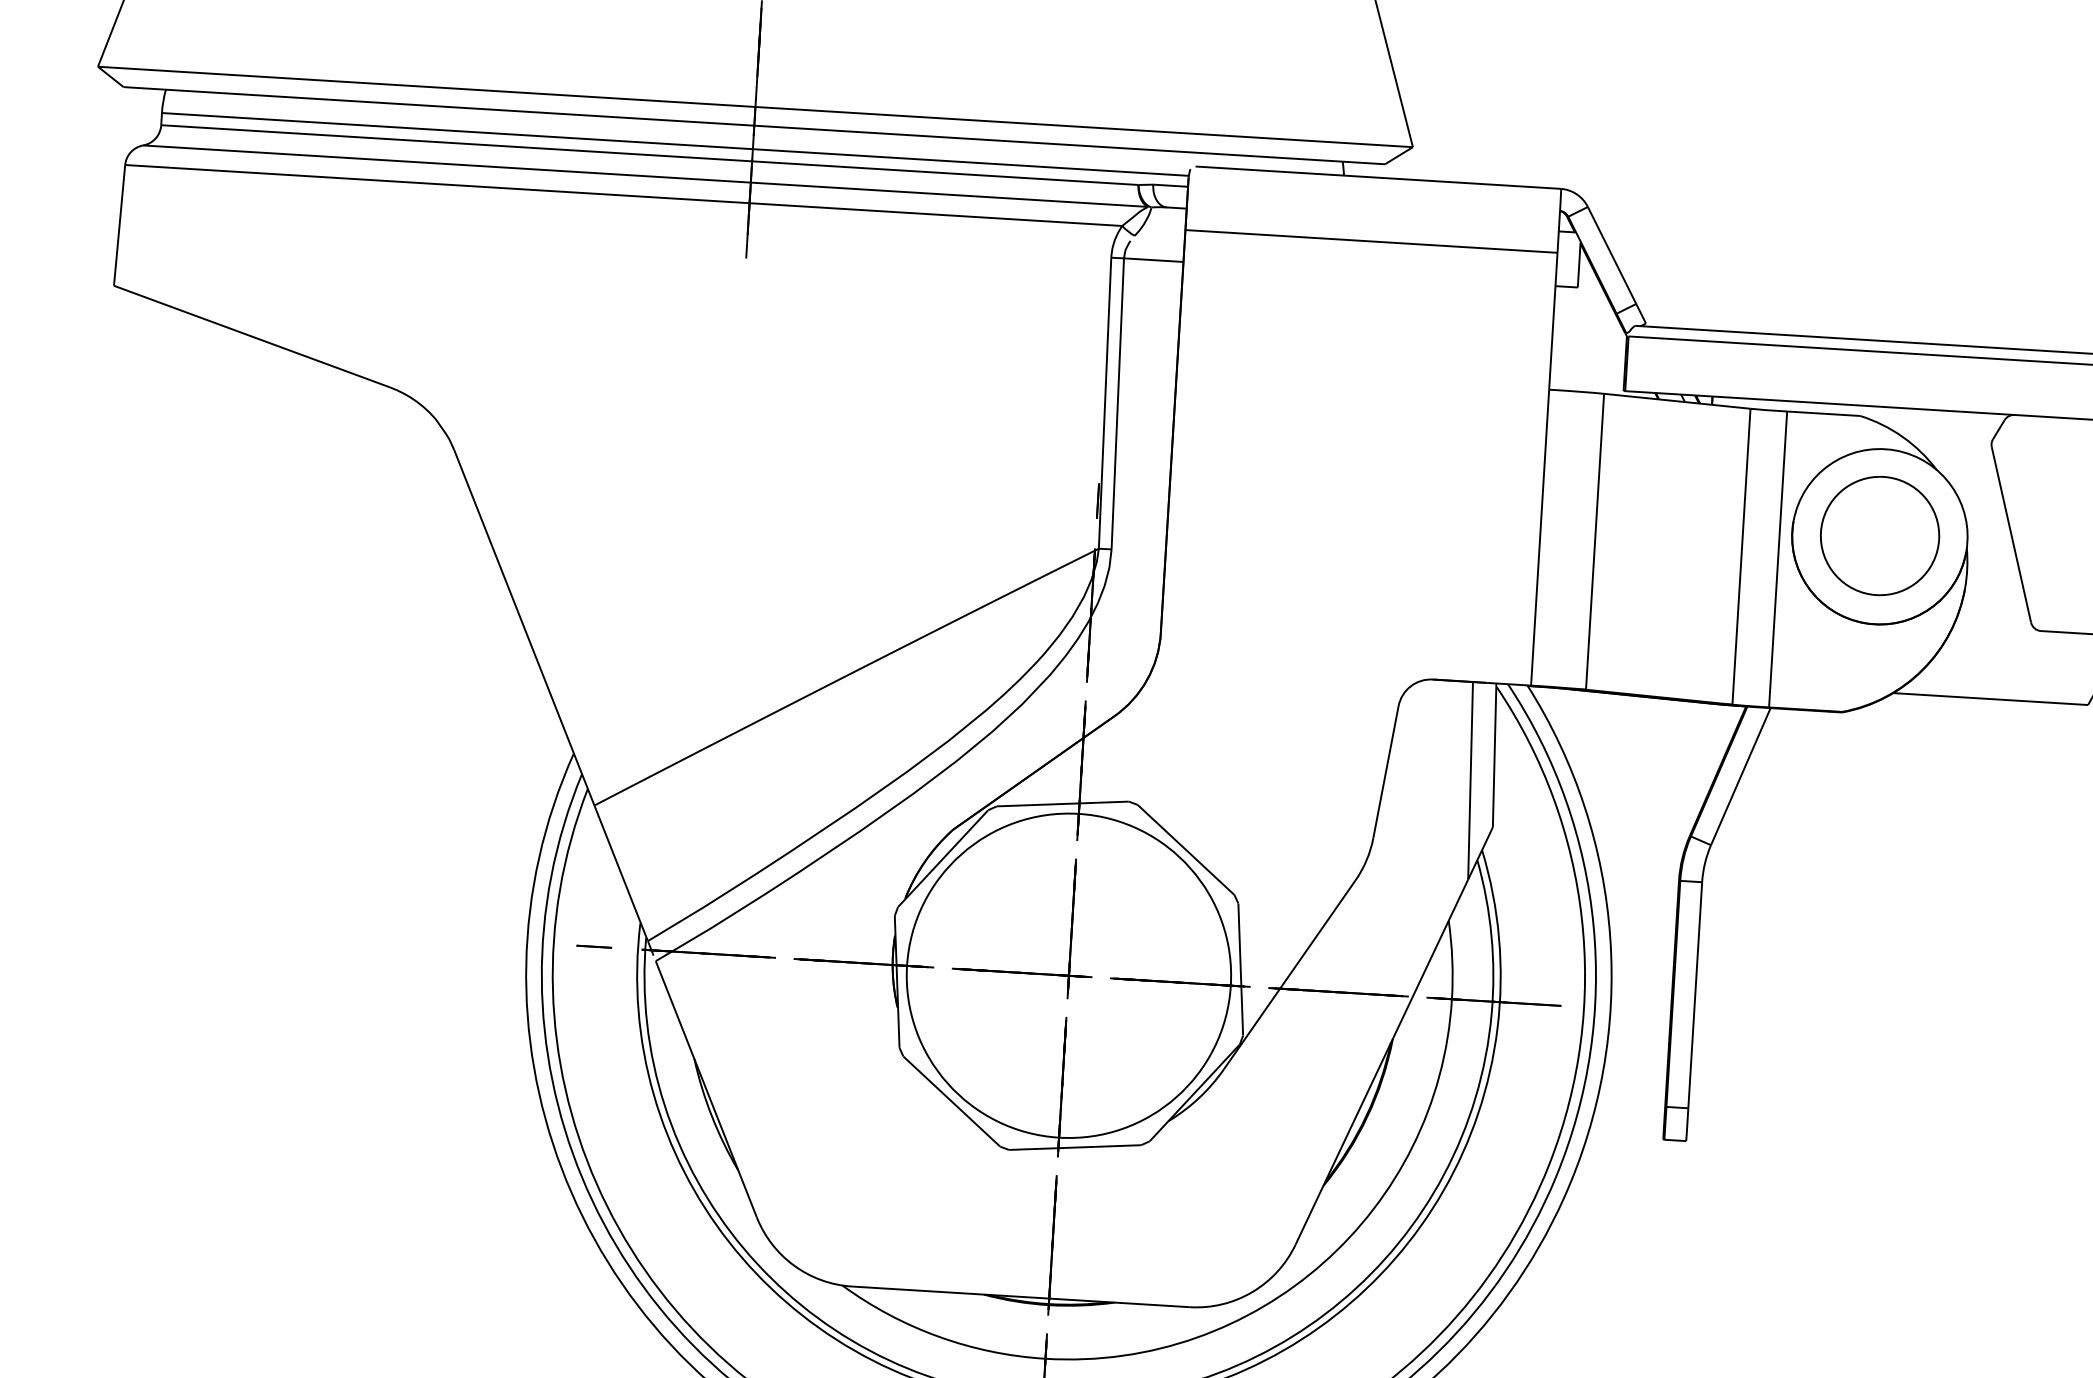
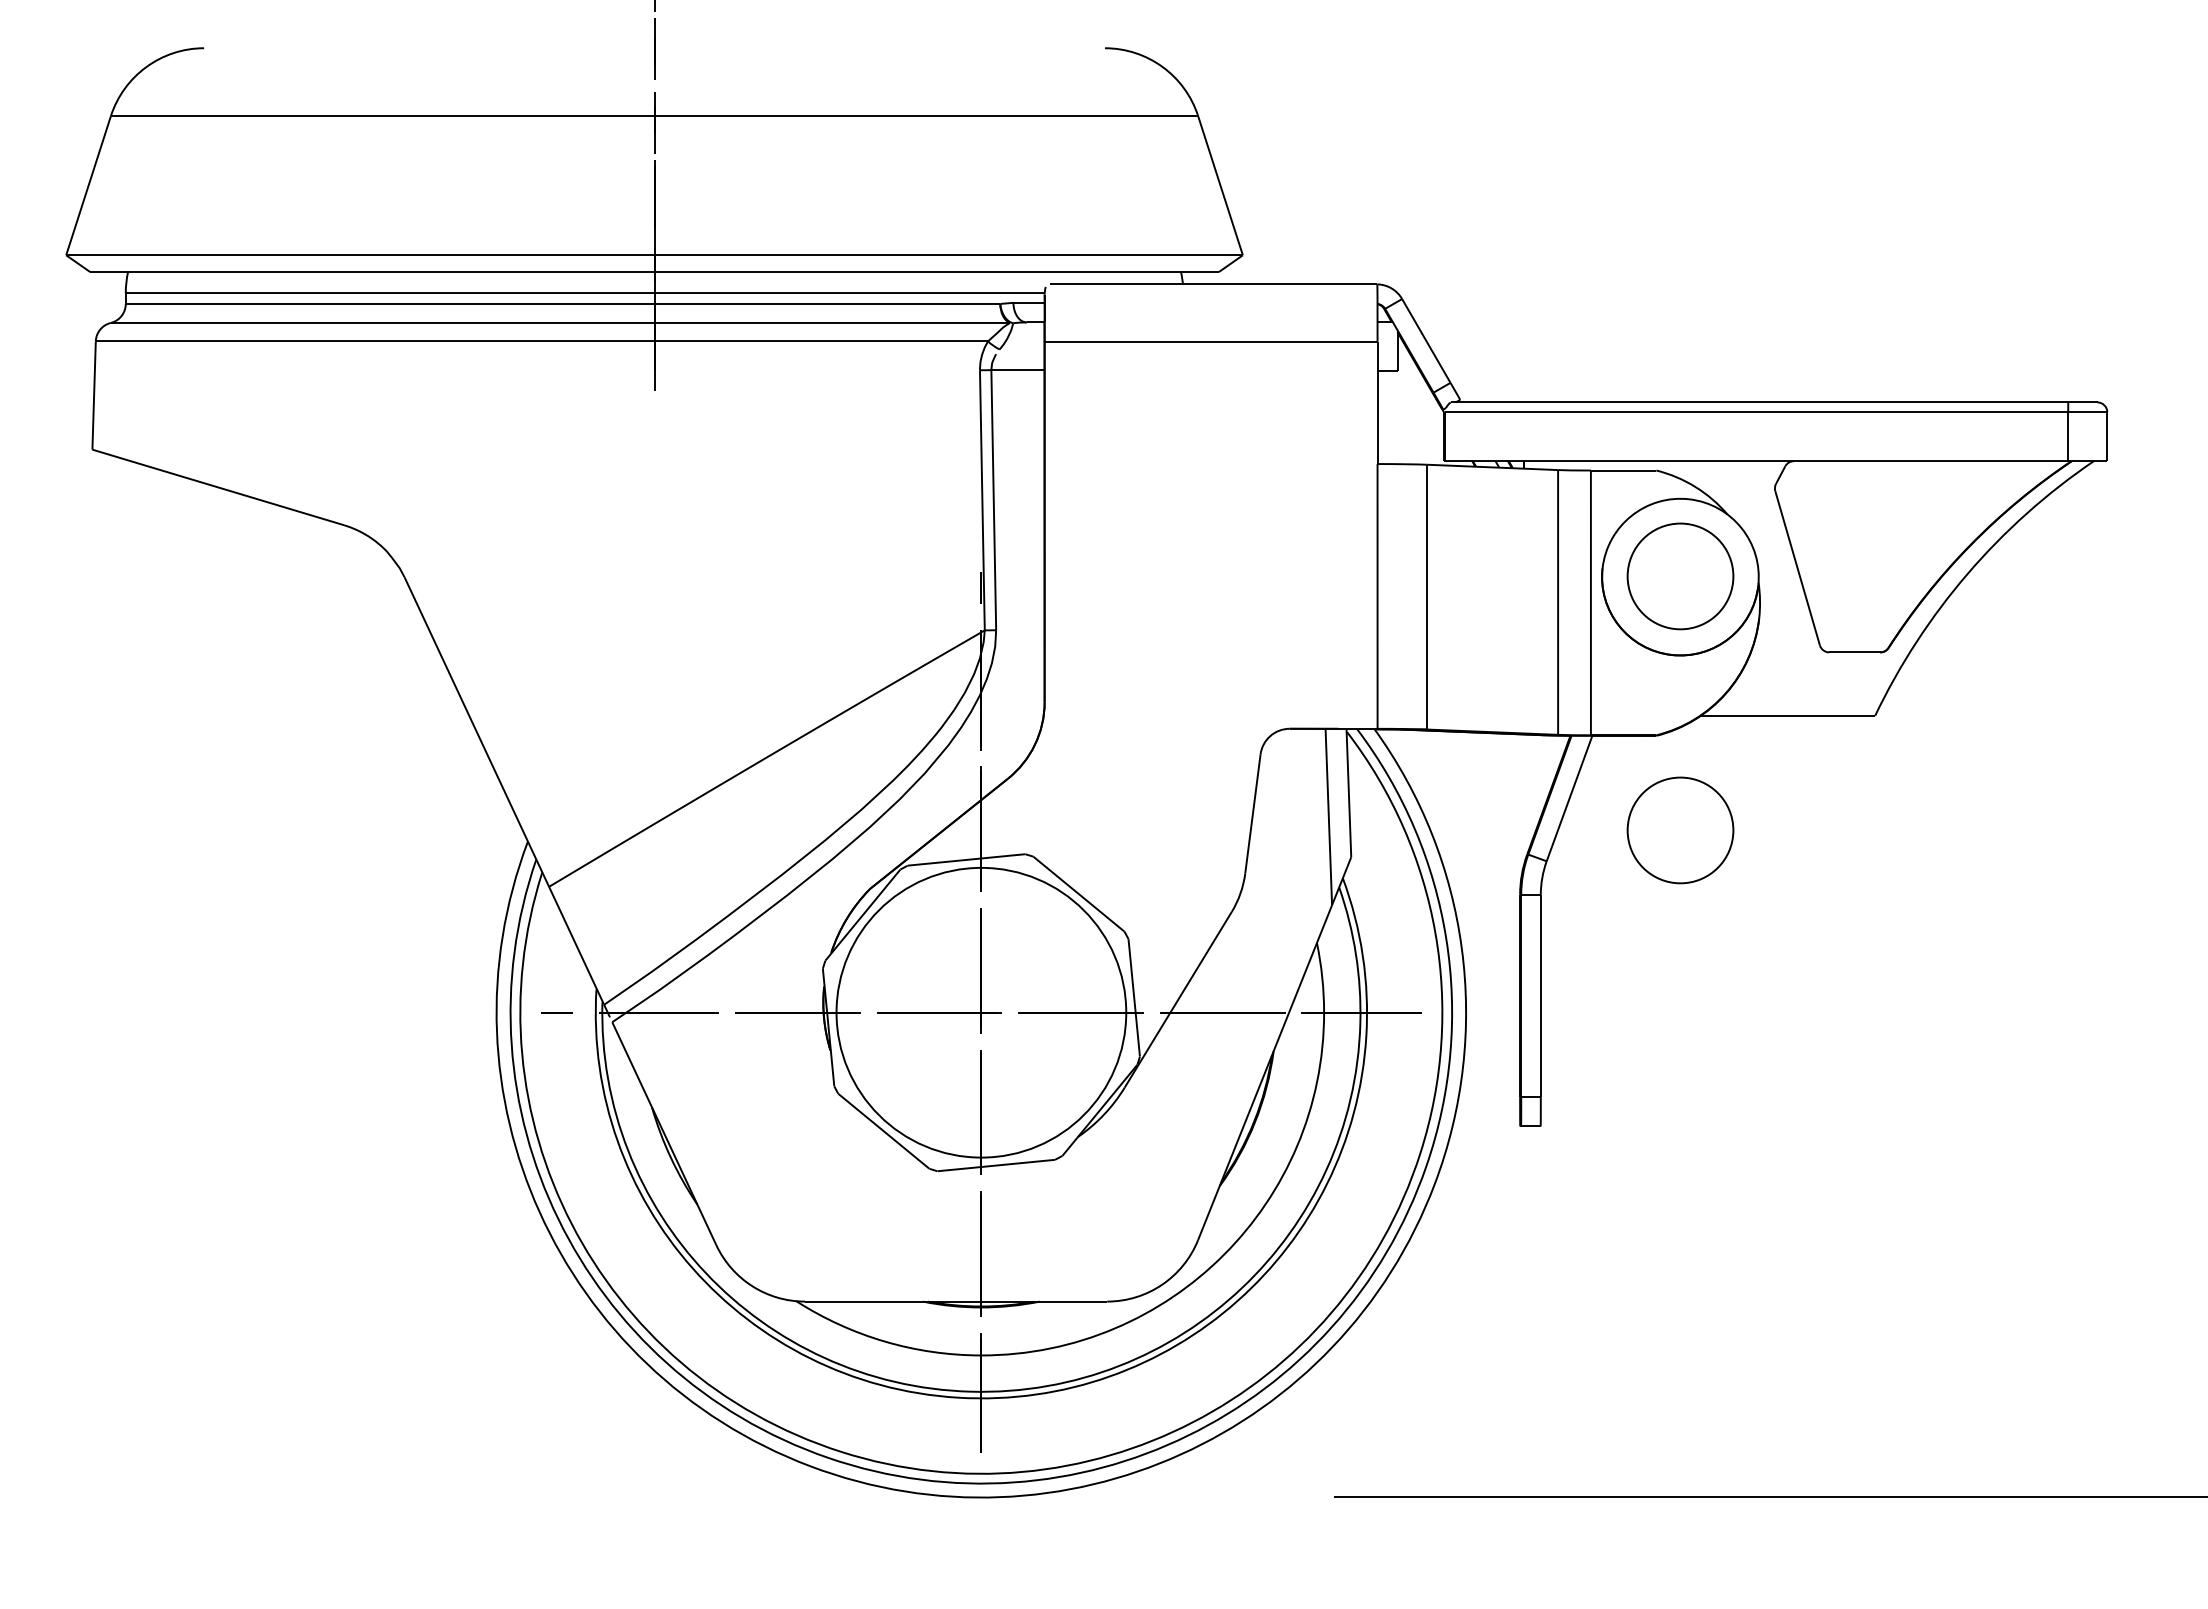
part: (1862, 819) -> (1680, 830), added

